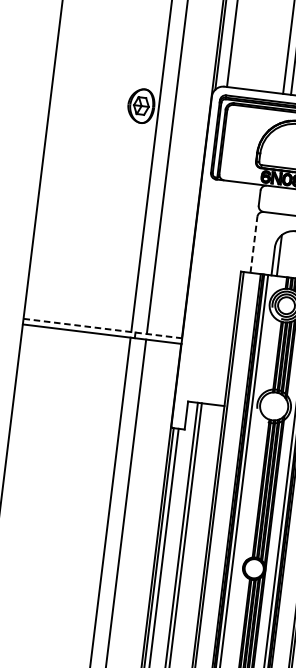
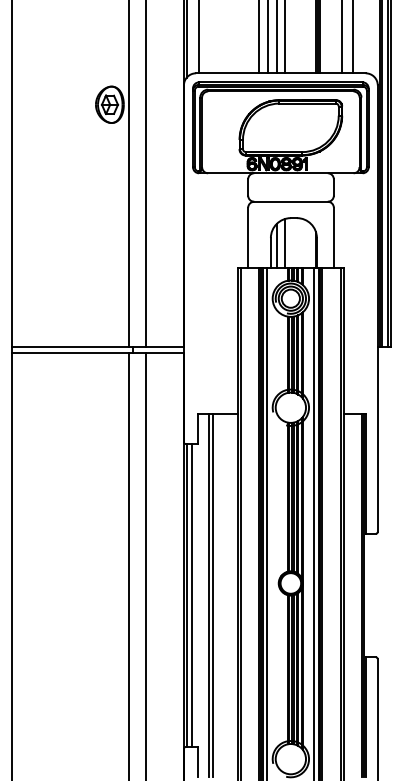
line: (254, 244) -> (248, 237), dashed -> solid
line: (287, 254) -> (285, 243), added
line: (103, 328) -> (98, 347), dashed -> solid

